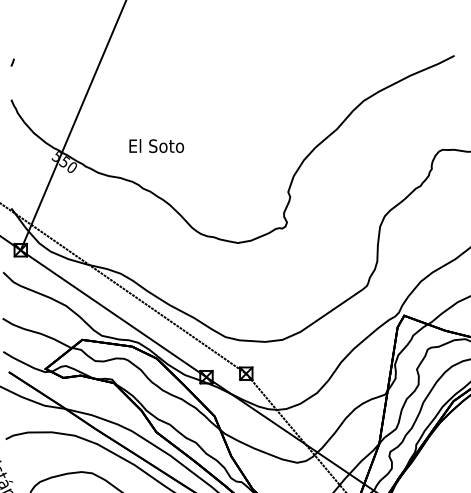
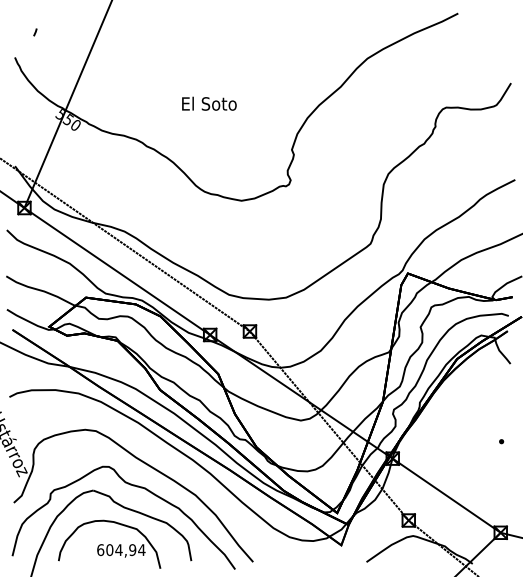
line: (12, 62) -> (35, 32), moved
text: (156, 145) -> (209, 103), moved

